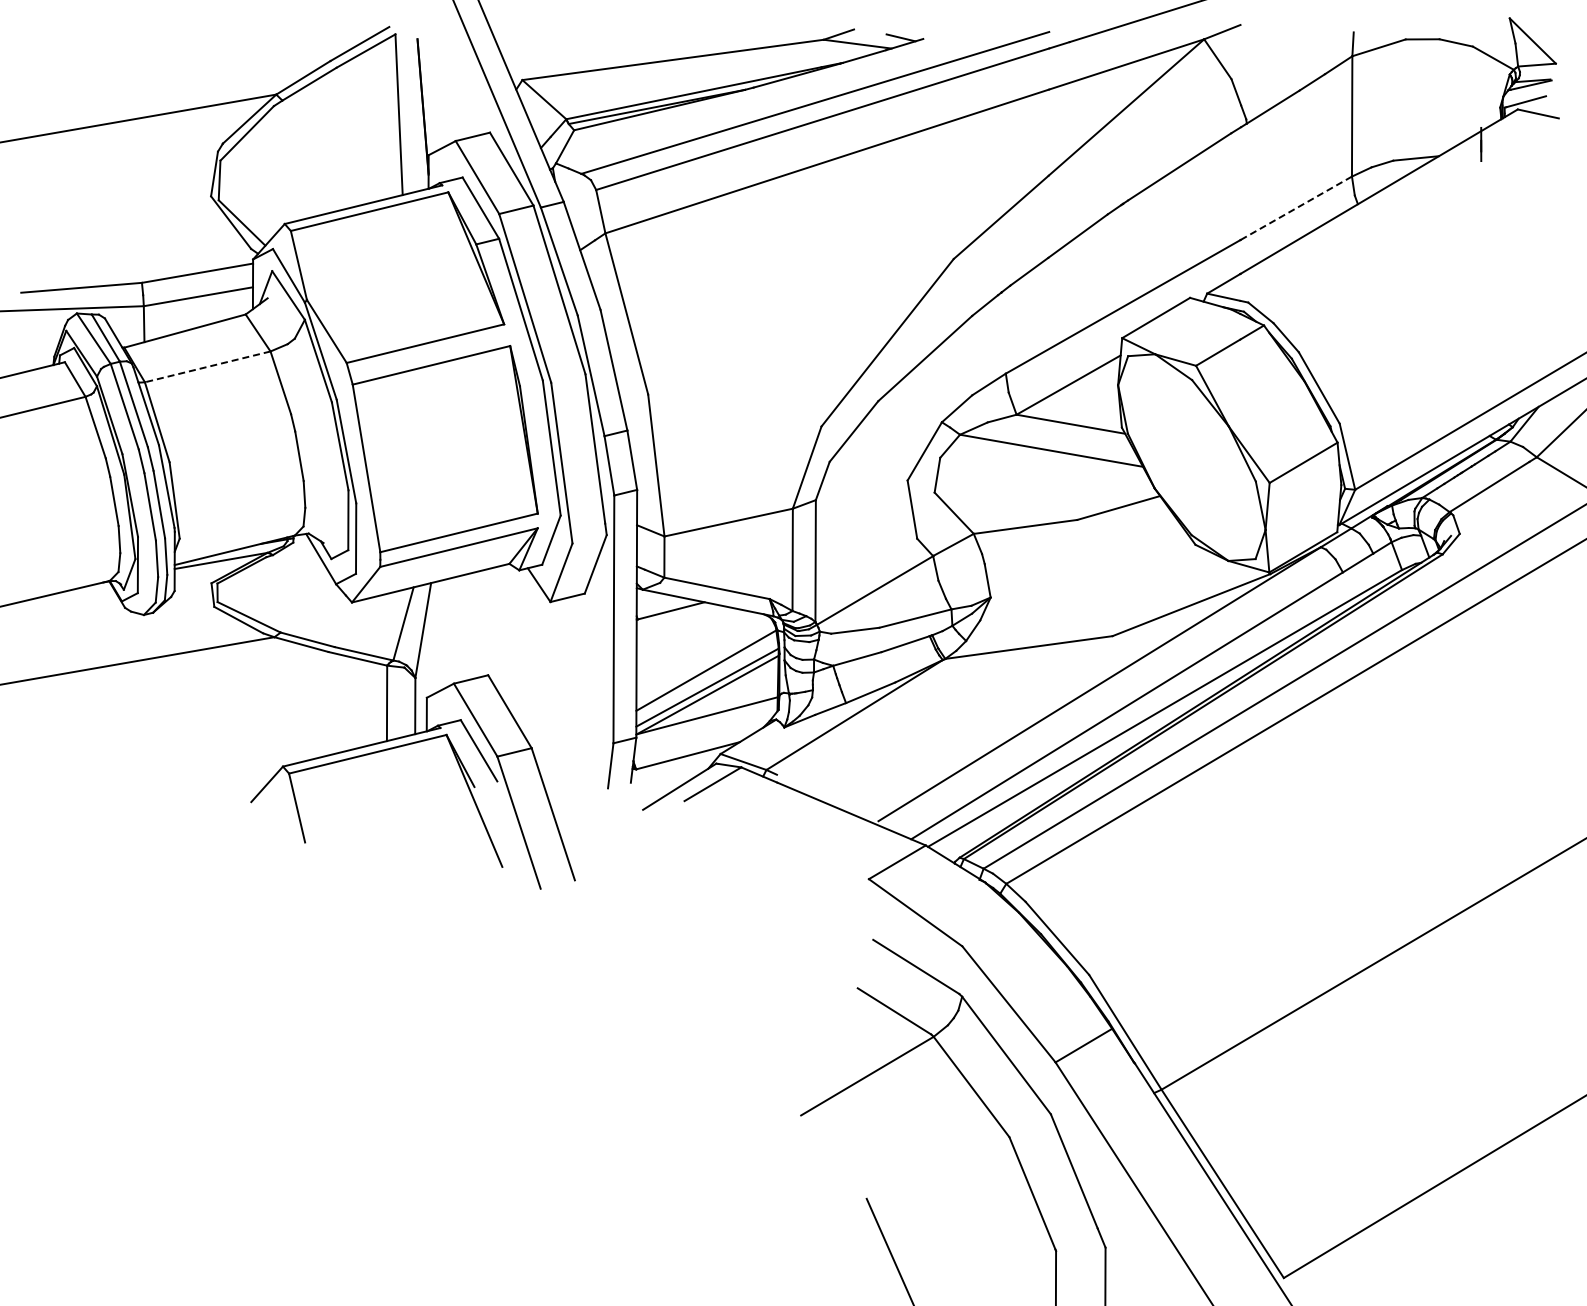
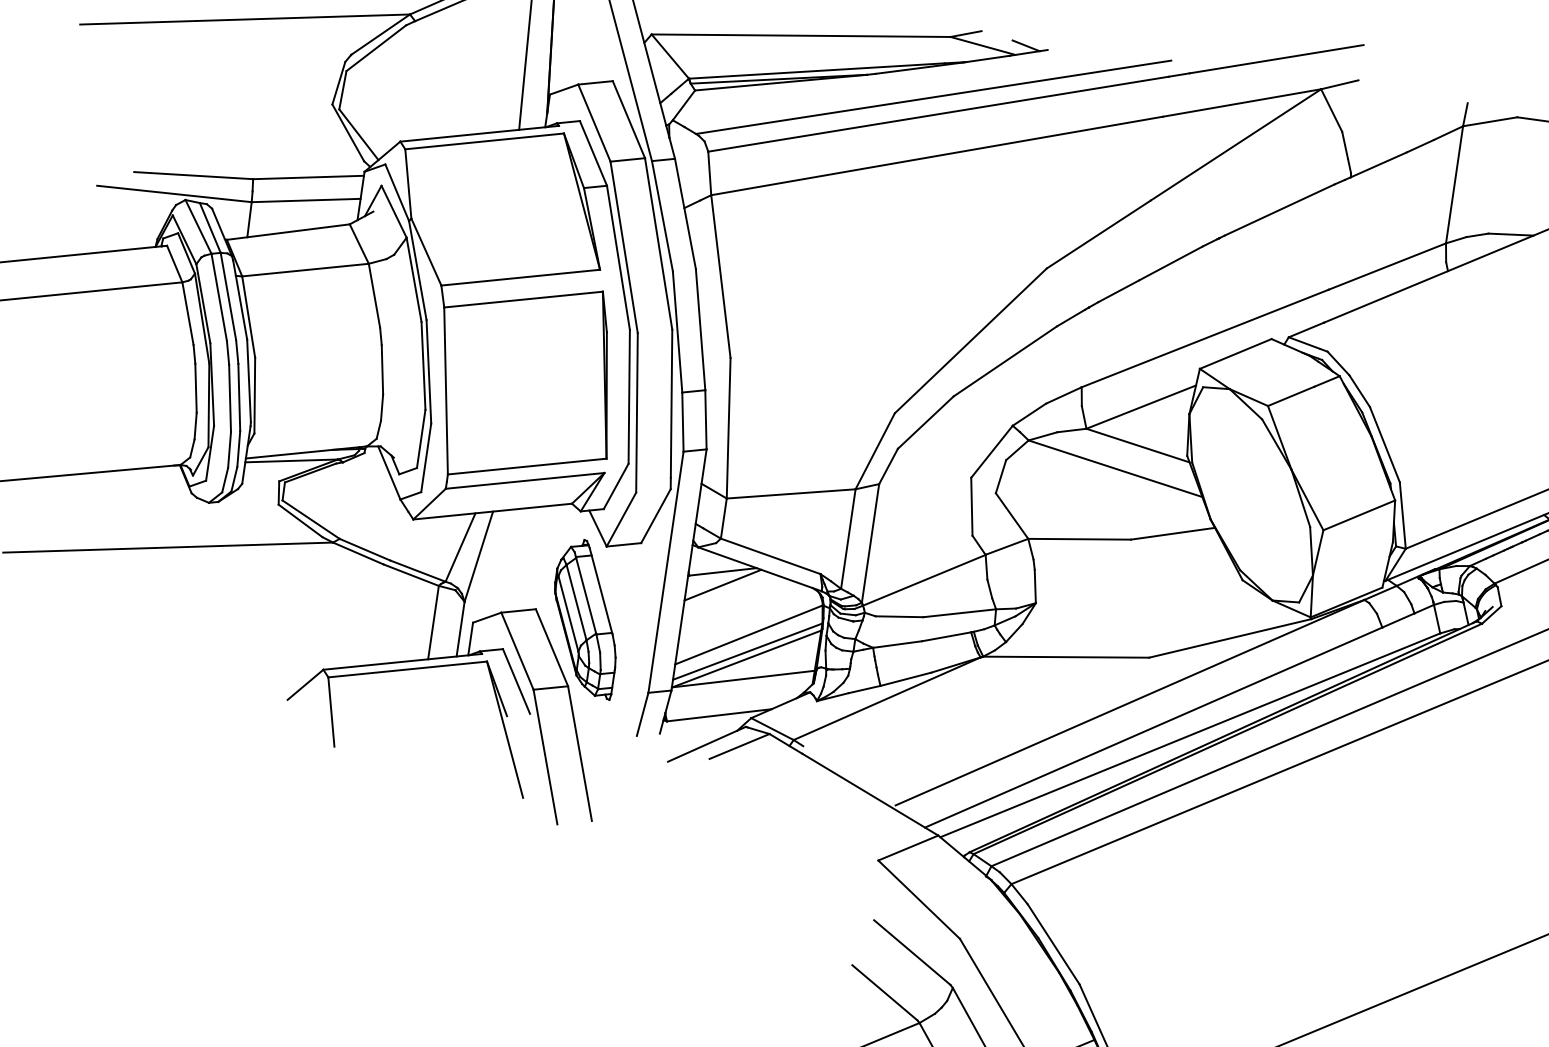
line: (1296, 208) -> (1387, 266), dashed -> solid
line: (207, 366) -> (305, 269), dashed -> solid
line: (672, 624) -> (722, 585), added
part: (540, 676) -> (586, 617), added

